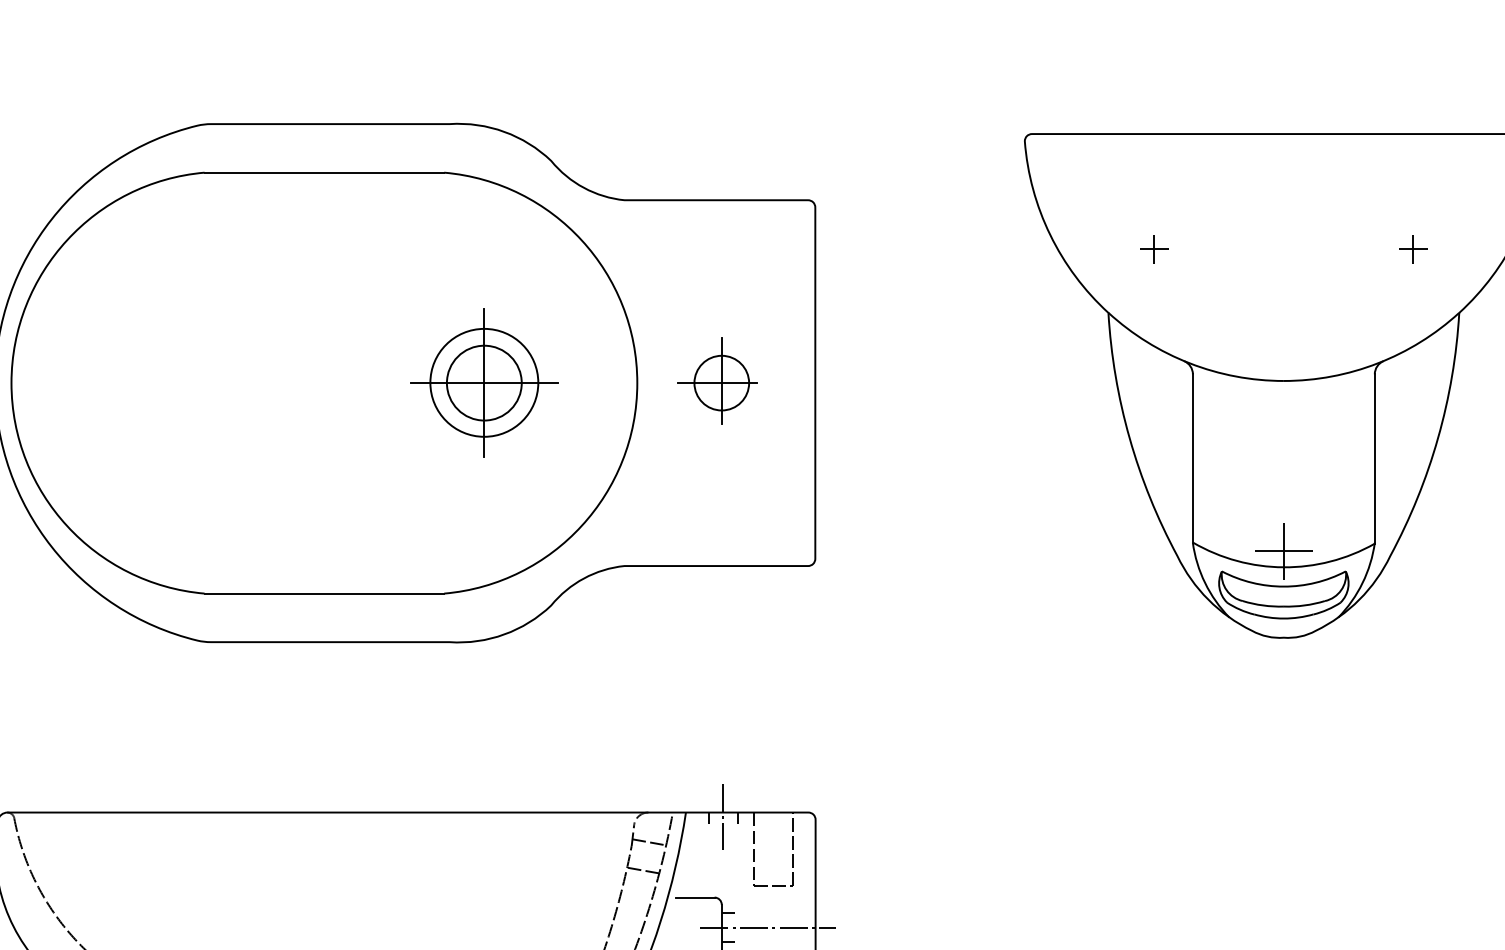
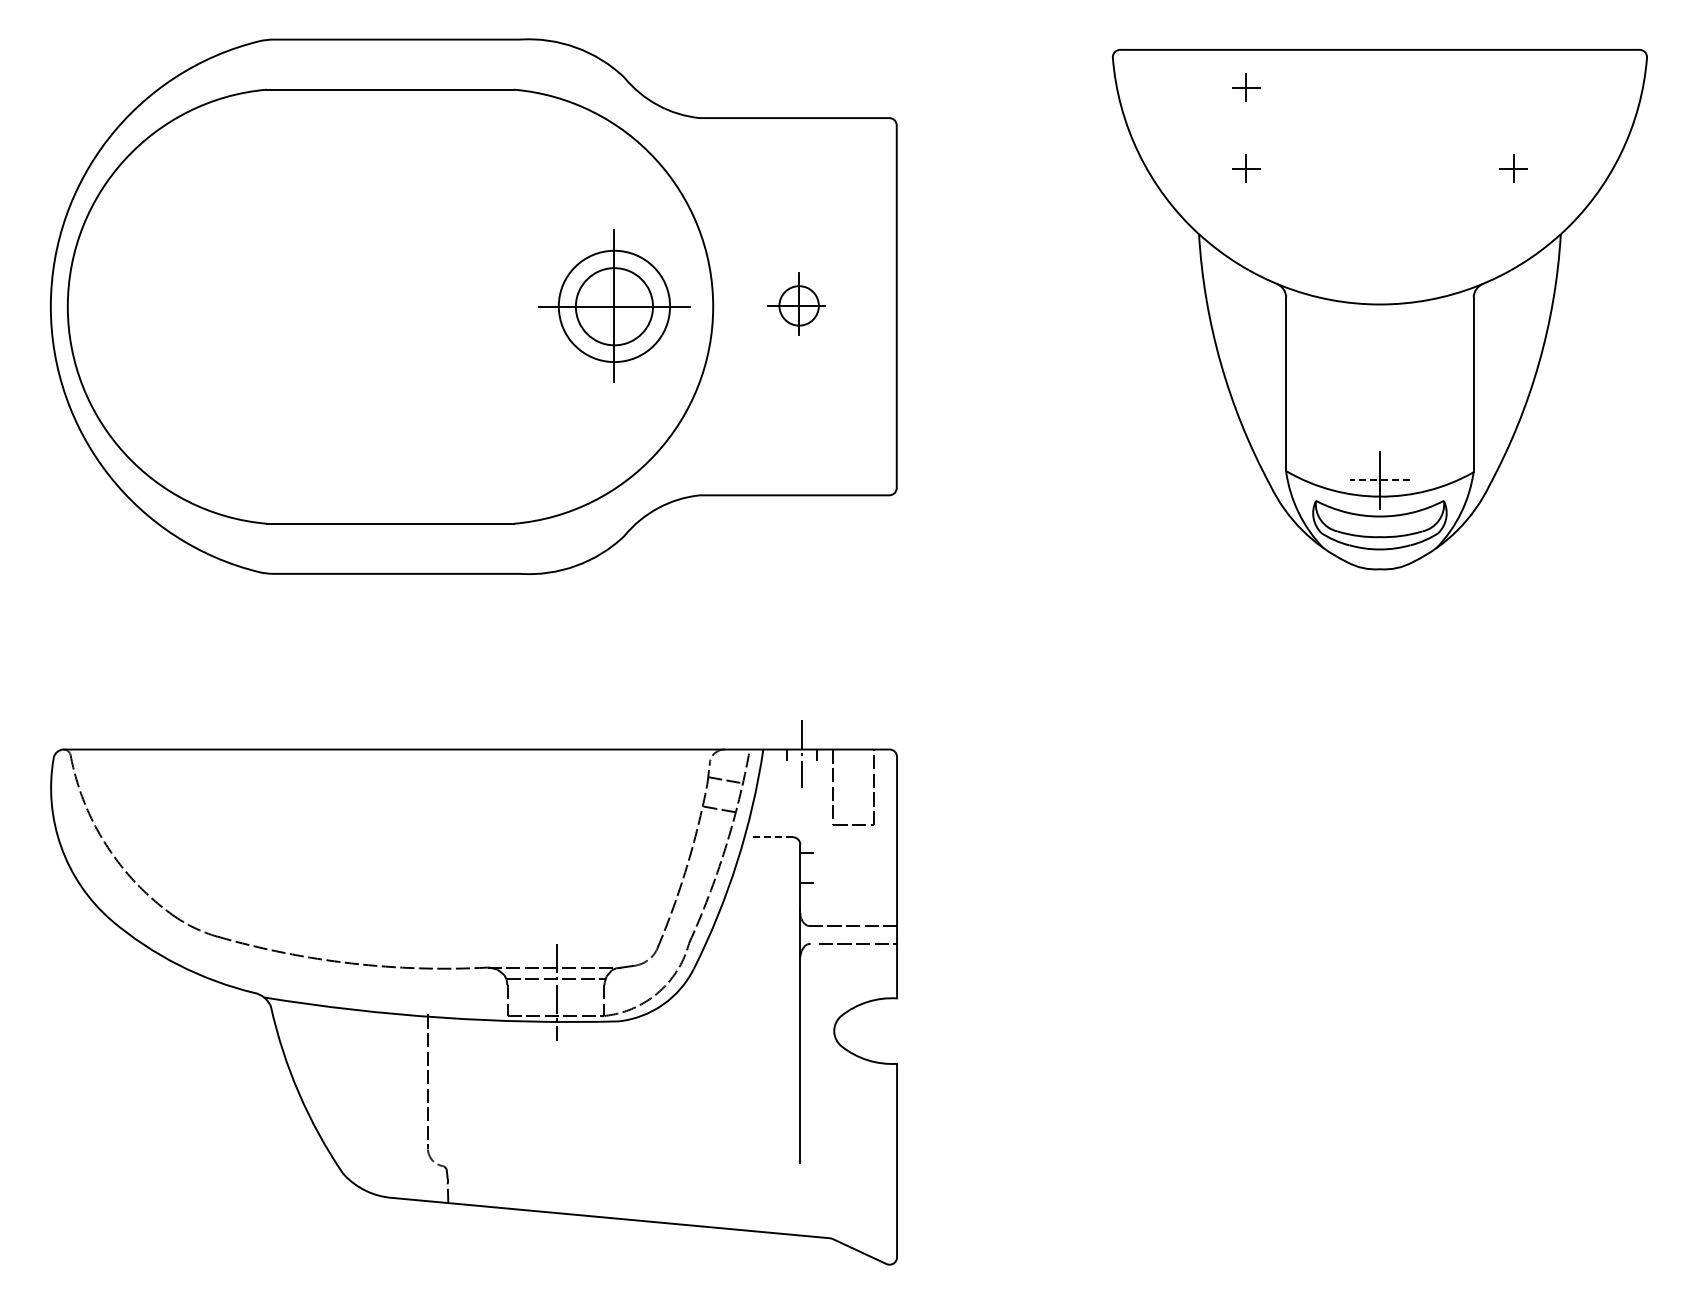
part: (1154, 170) -> (1246, 87), added
part: (718, 380) -> (796, 303), size x0.7
part: (484, 381) -> (614, 305), moved
line: (1283, 551) -> (1379, 480), solid -> dashed
line: (694, 897) -> (772, 837), solid -> dashed
line: (768, 927) -> (848, 868), removed

